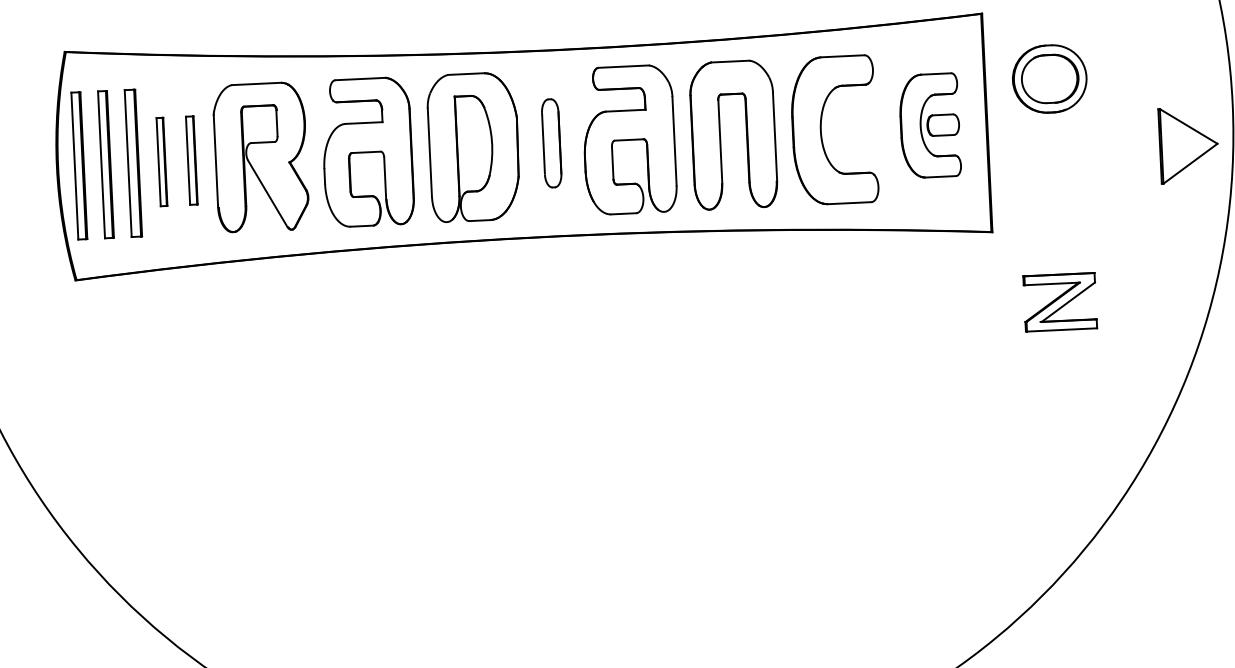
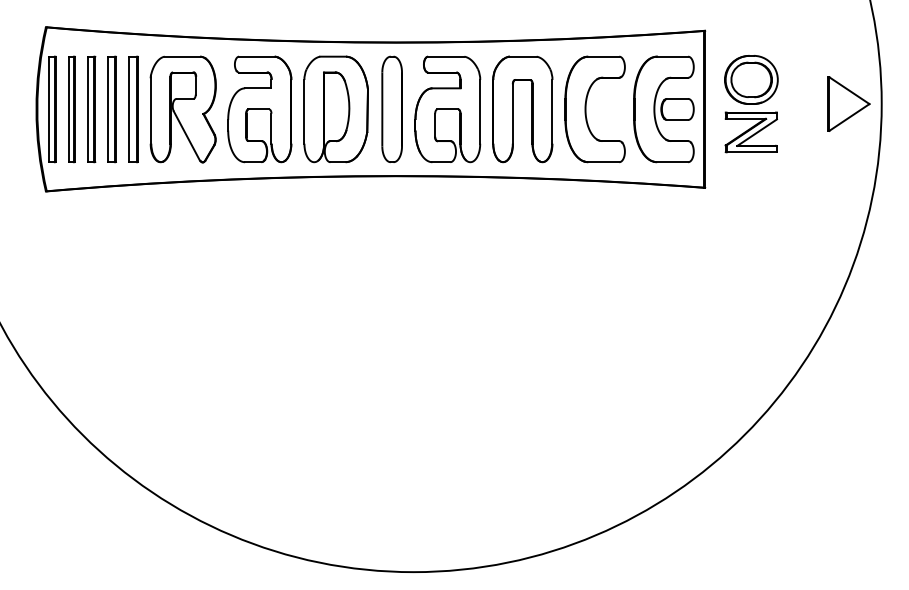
part: (929, 125) -> (663, 109), size x1.43
part: (550, 142) -> (391, 108), size x1.67
part: (1188, 144) -> (848, 103), moved
part: (191, 160) -> (133, 109), size x1.67
part: (161, 162) -> (111, 109), size x1.67
part: (1059, 302) -> (750, 132), moved

